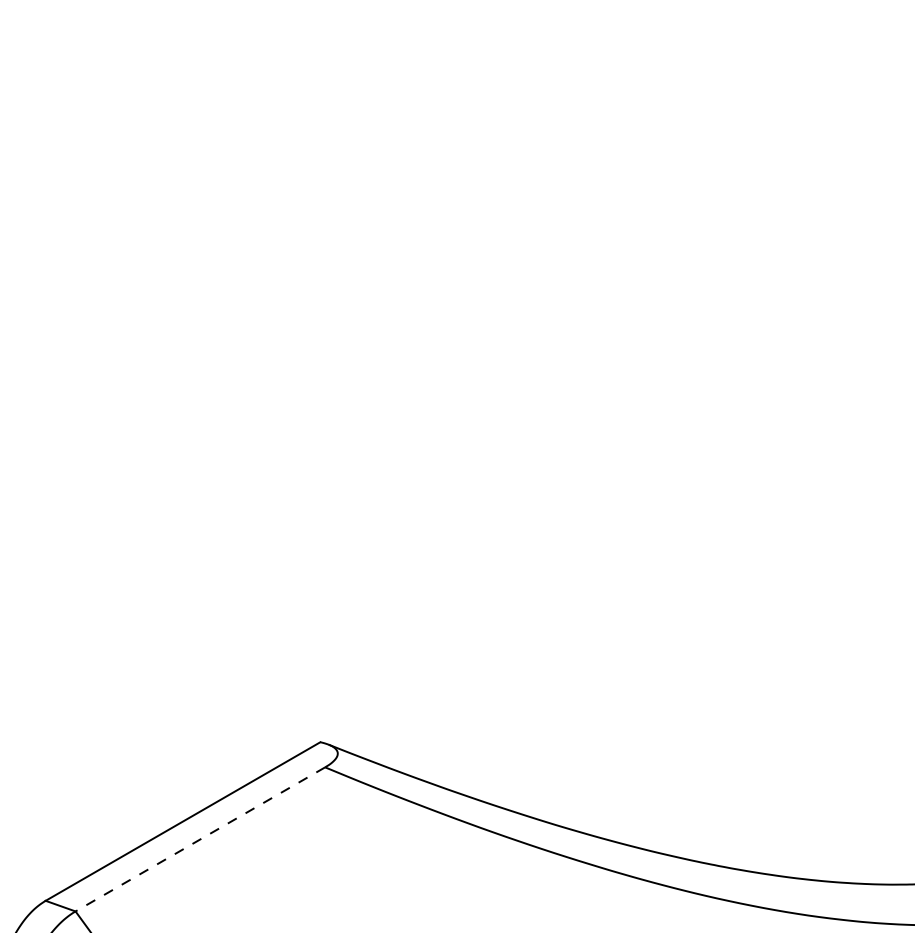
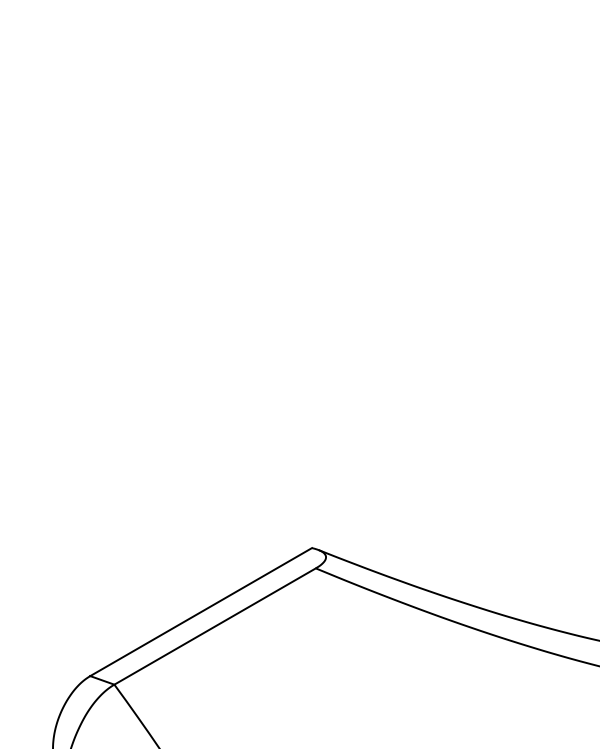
line: (199, 839) -> (214, 626), dashed -> solid

